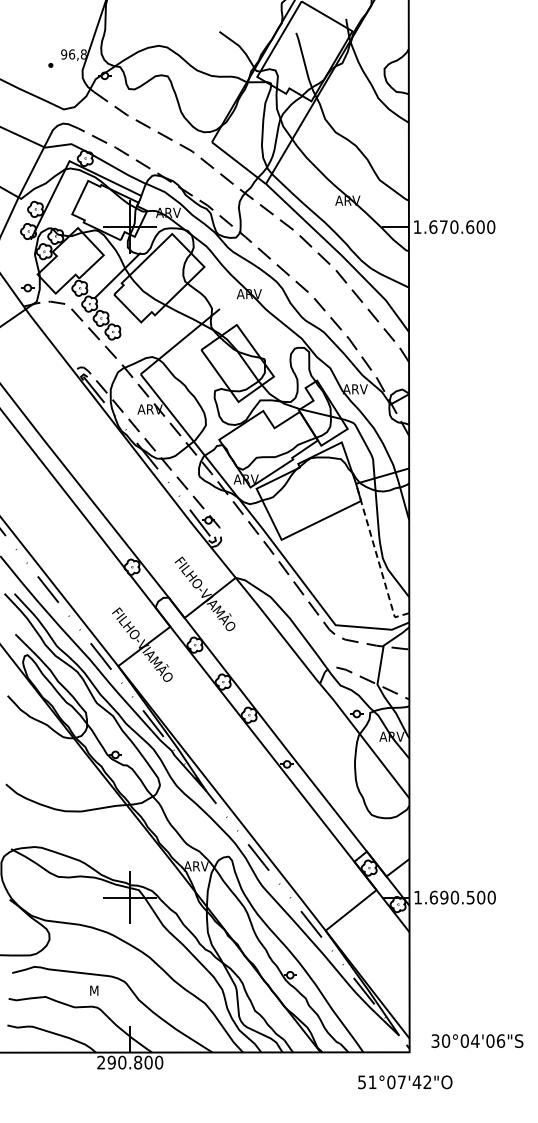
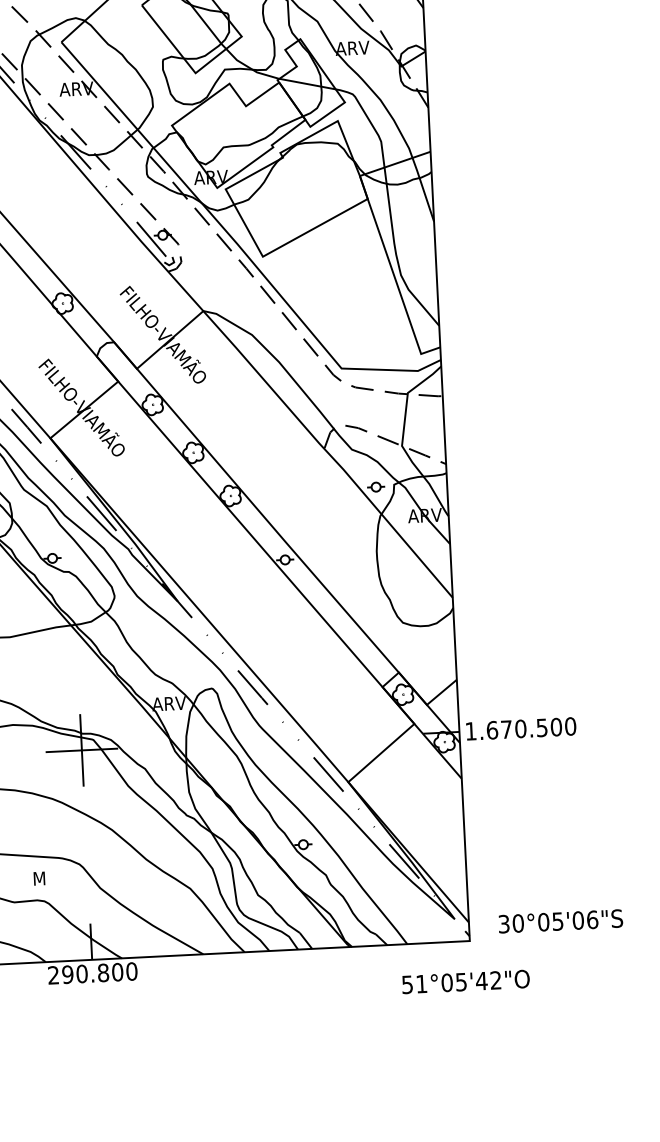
line: (377, 557) -> (393, 274), dashed -> solid
text: (444, 897) -> (506, 729), 1.690.500 -> 1.670.500
text: (475, 1040) -> (558, 920), 30°04'06"S -> 30°05'06"S
text: (401, 1082) -> (460, 982), 51°07'42"O -> 51°05'42"O

